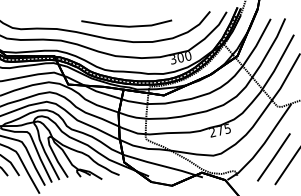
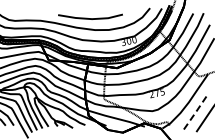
line: (273, 157) -> (195, 112), solid -> dashed

